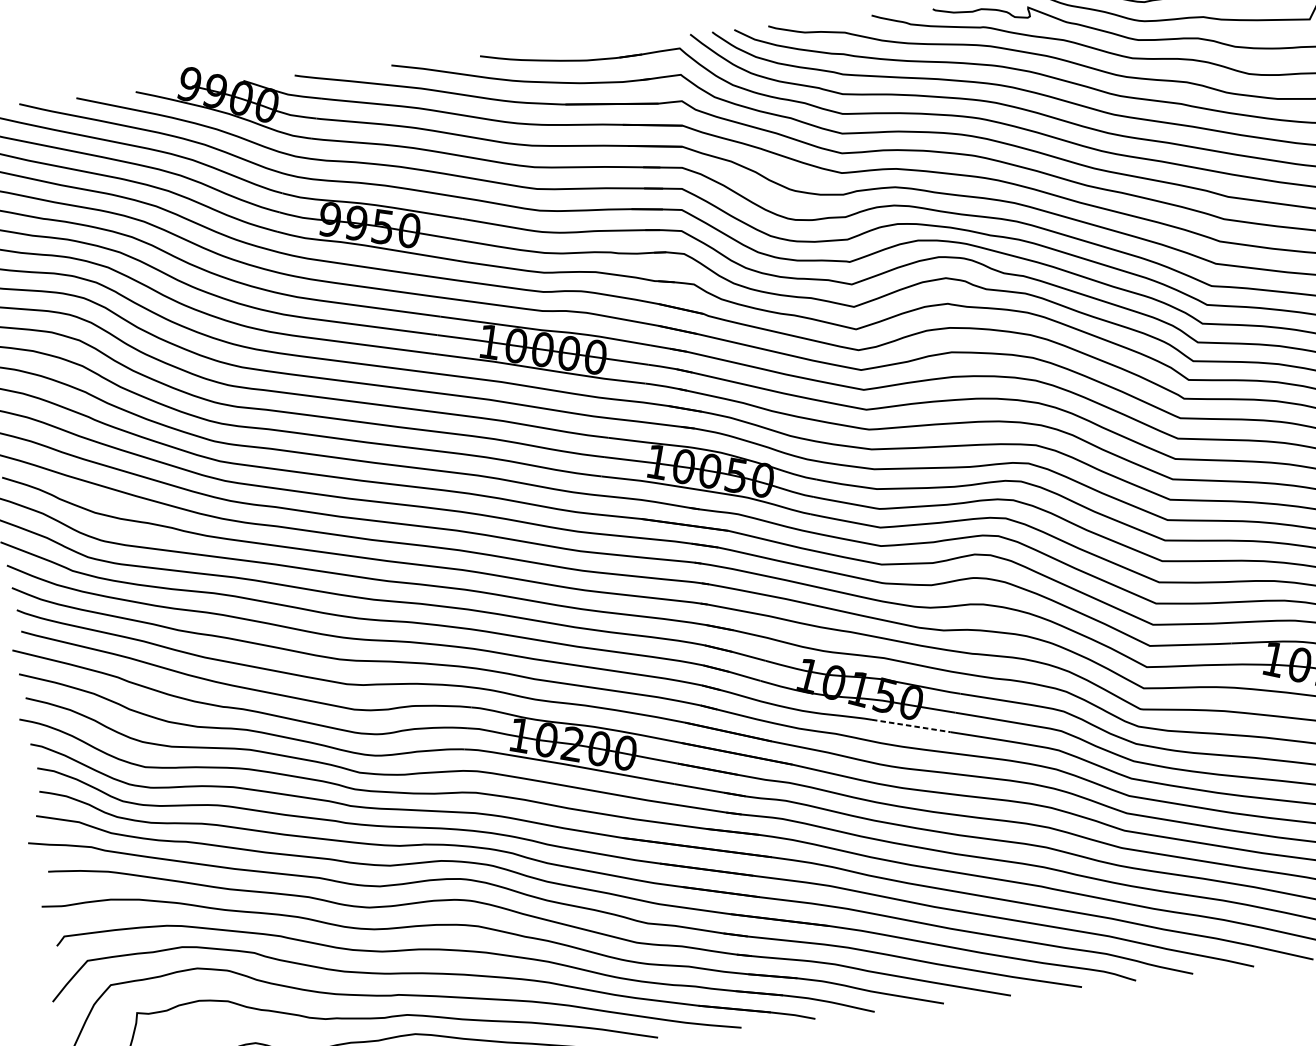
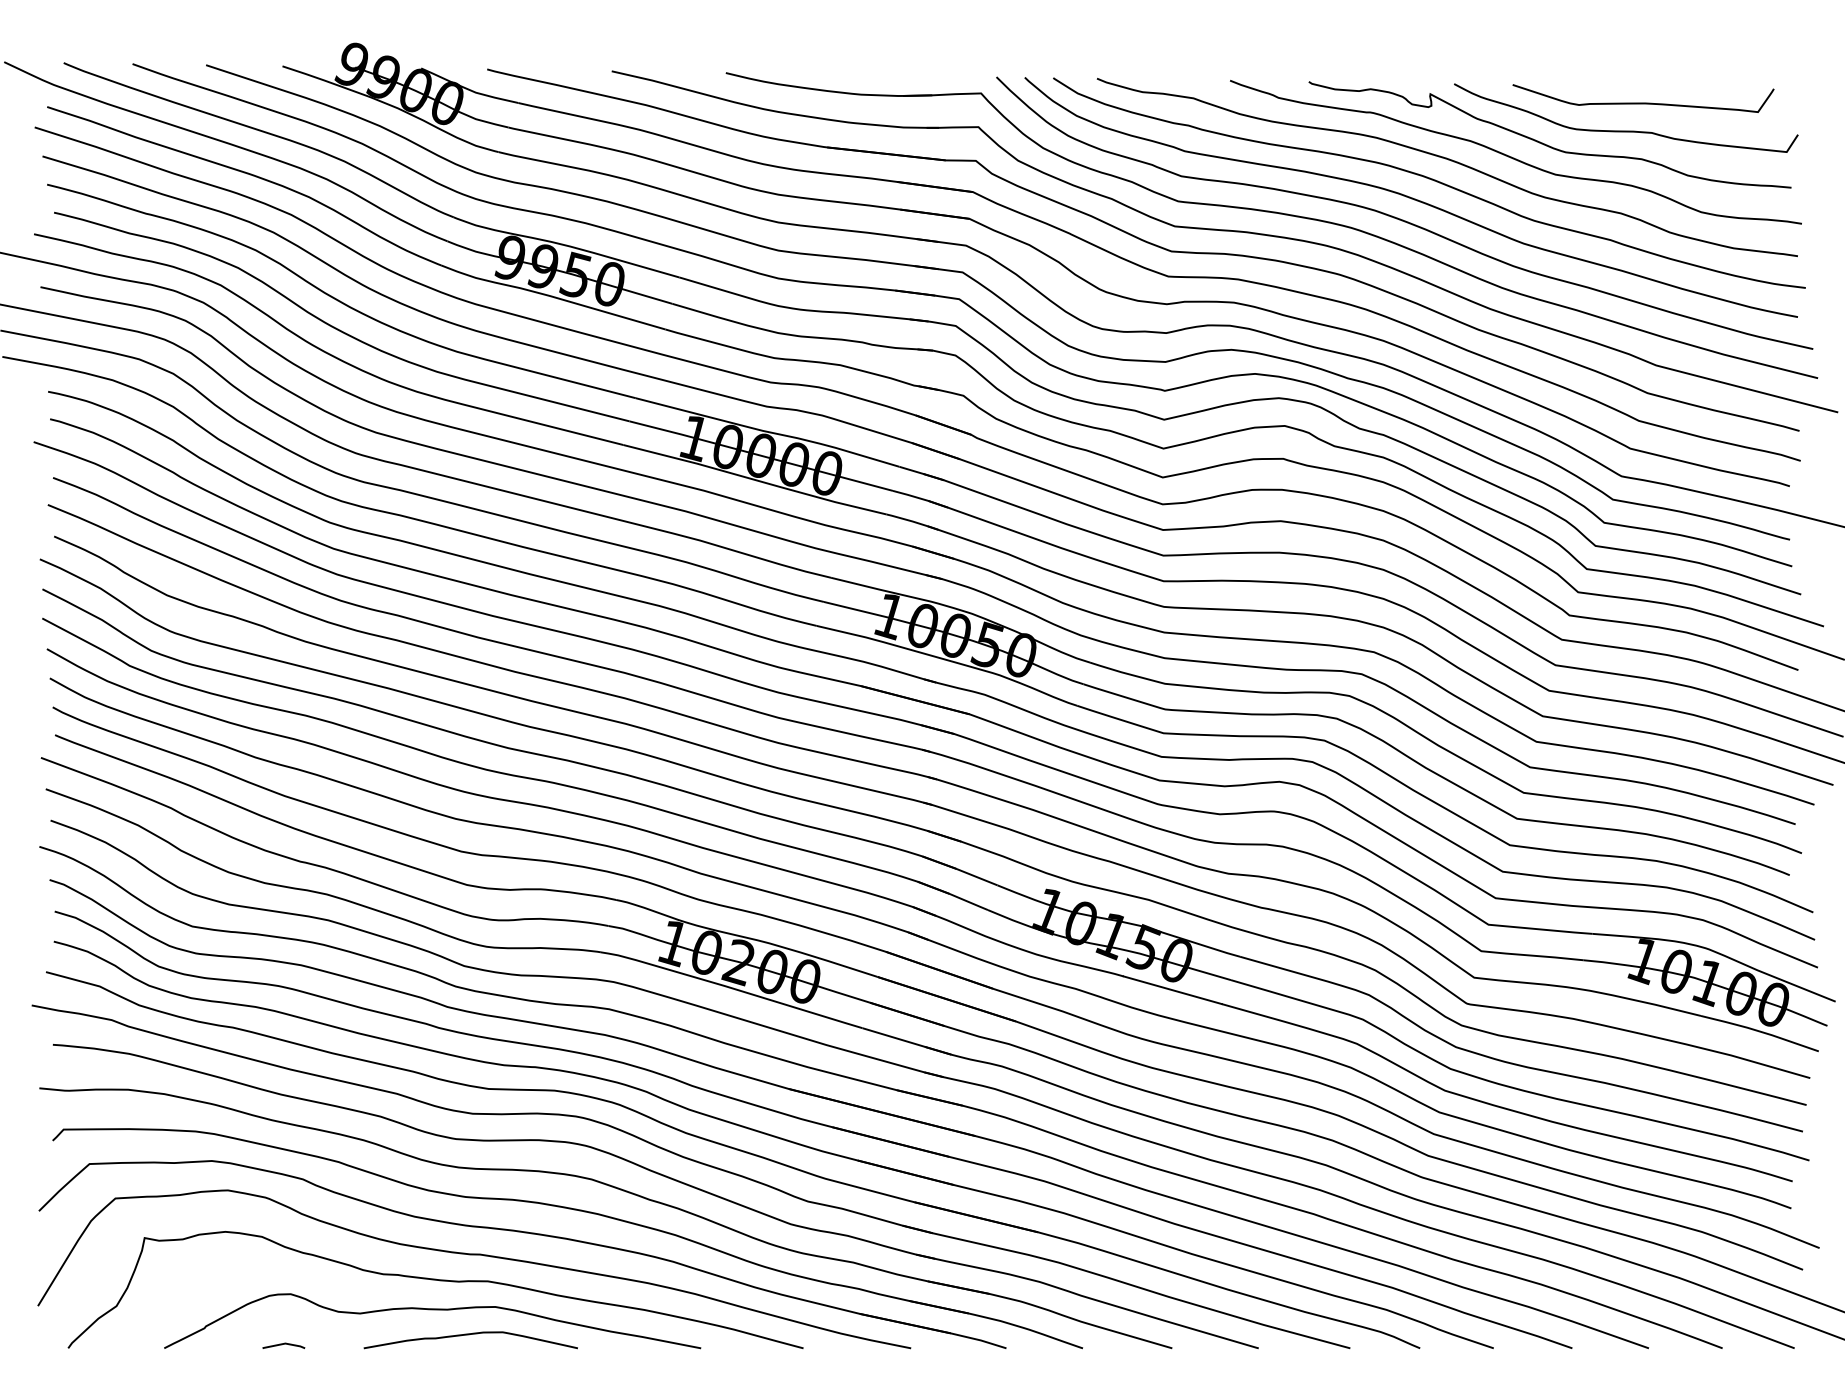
line: (911, 726) -> (1172, 990), dashed -> solid

